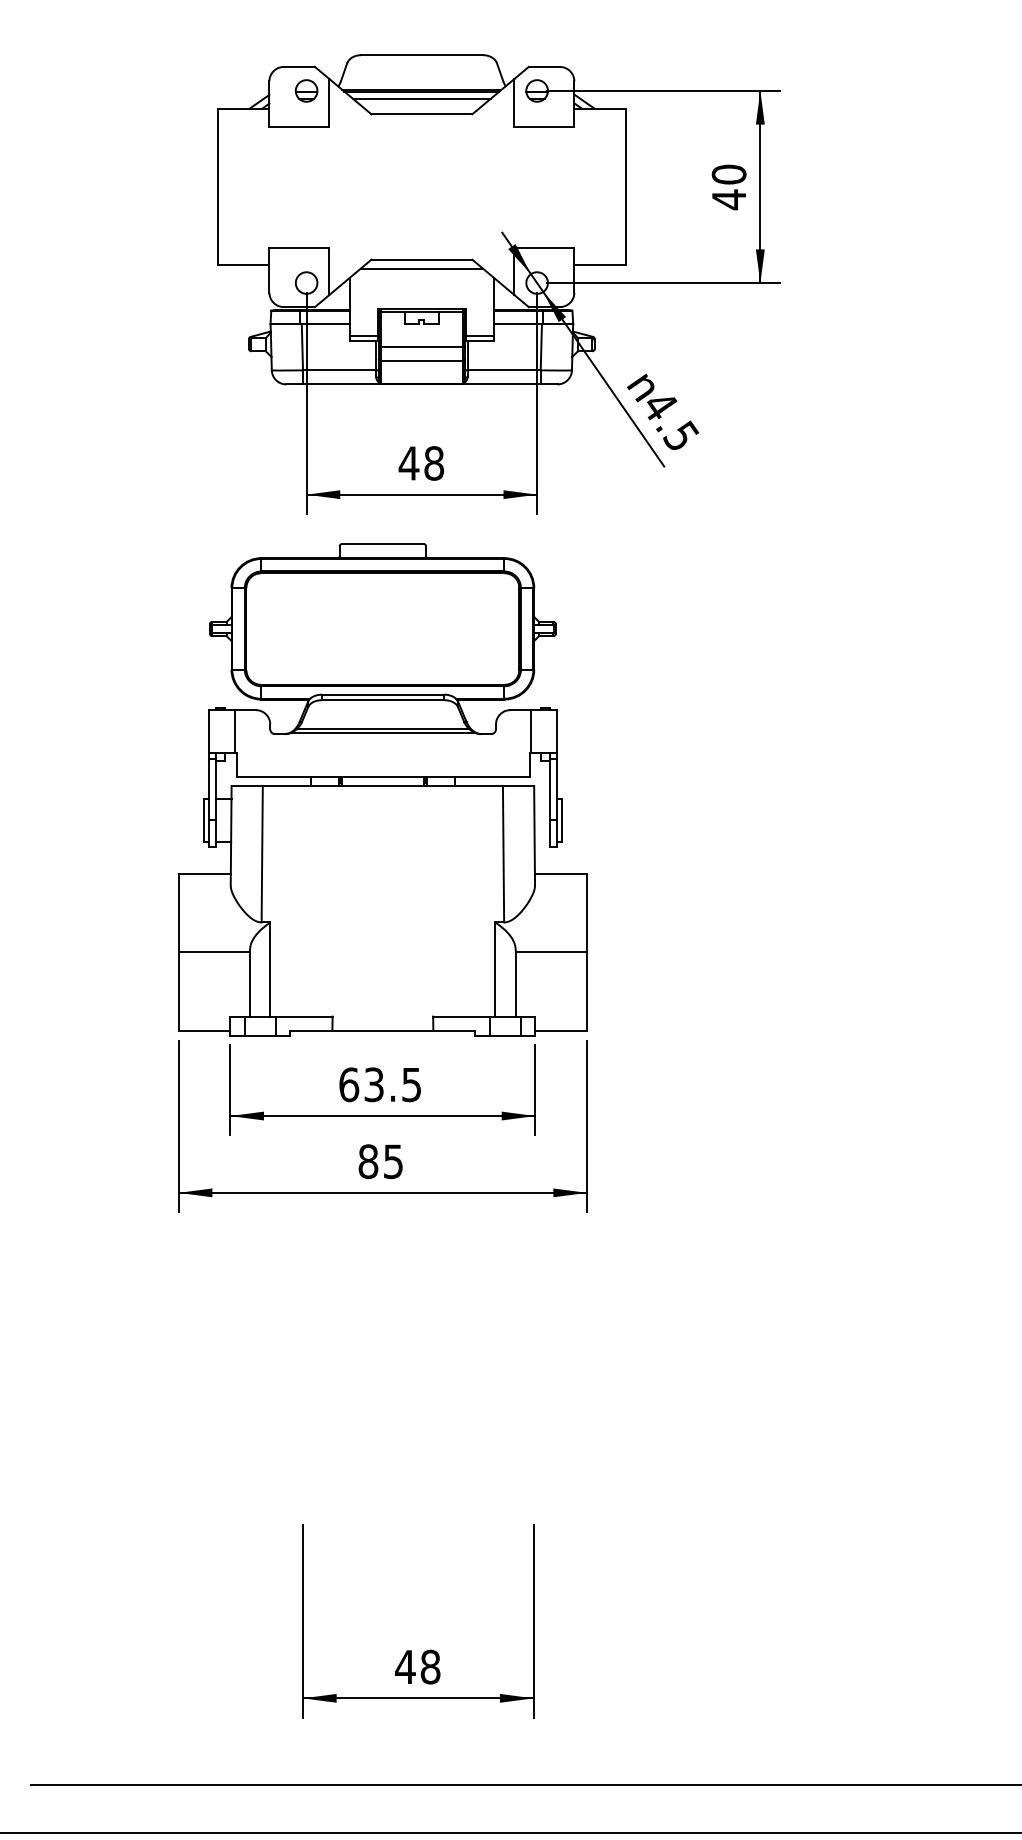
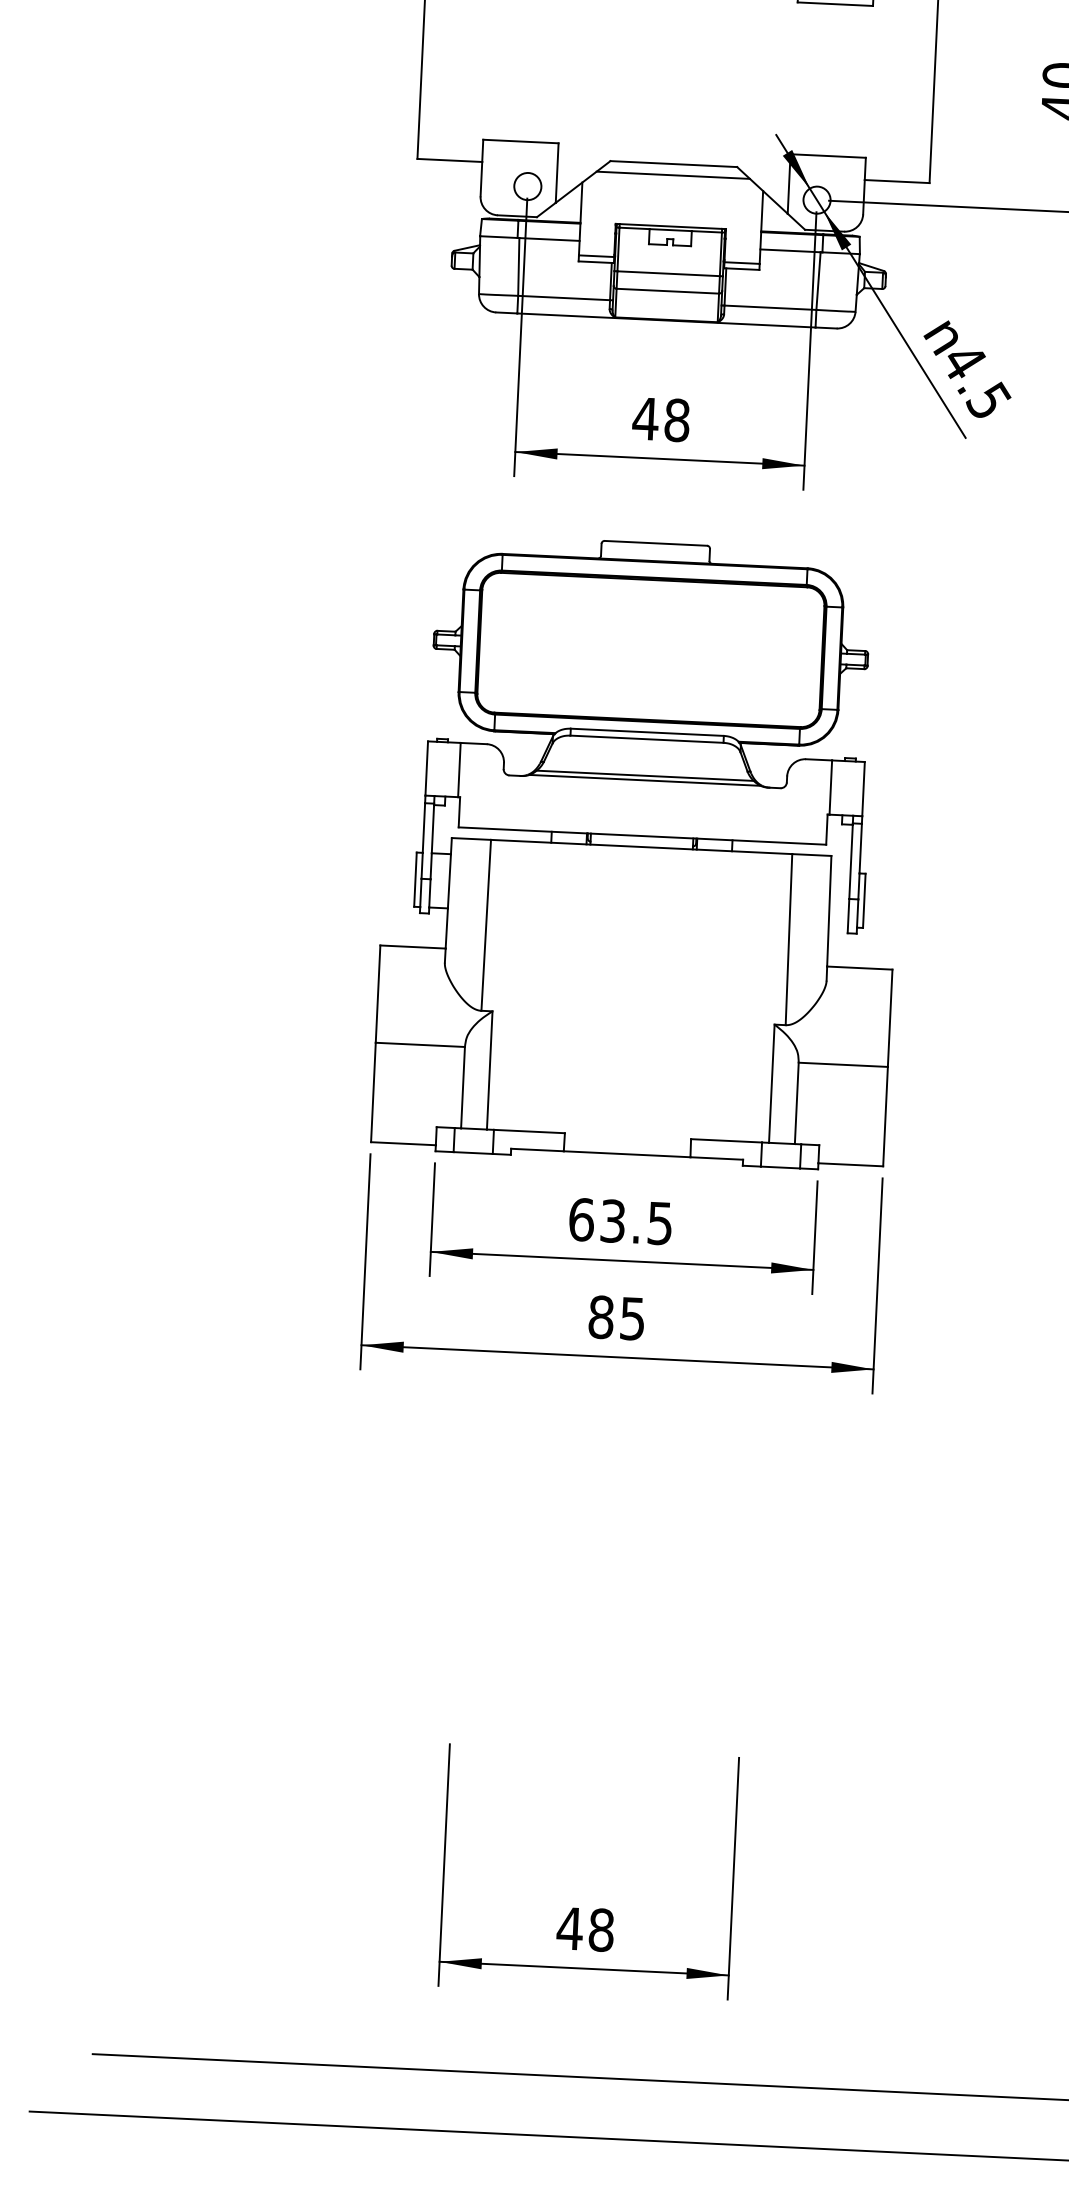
part: (382, 877) -> (635, 961), moved

